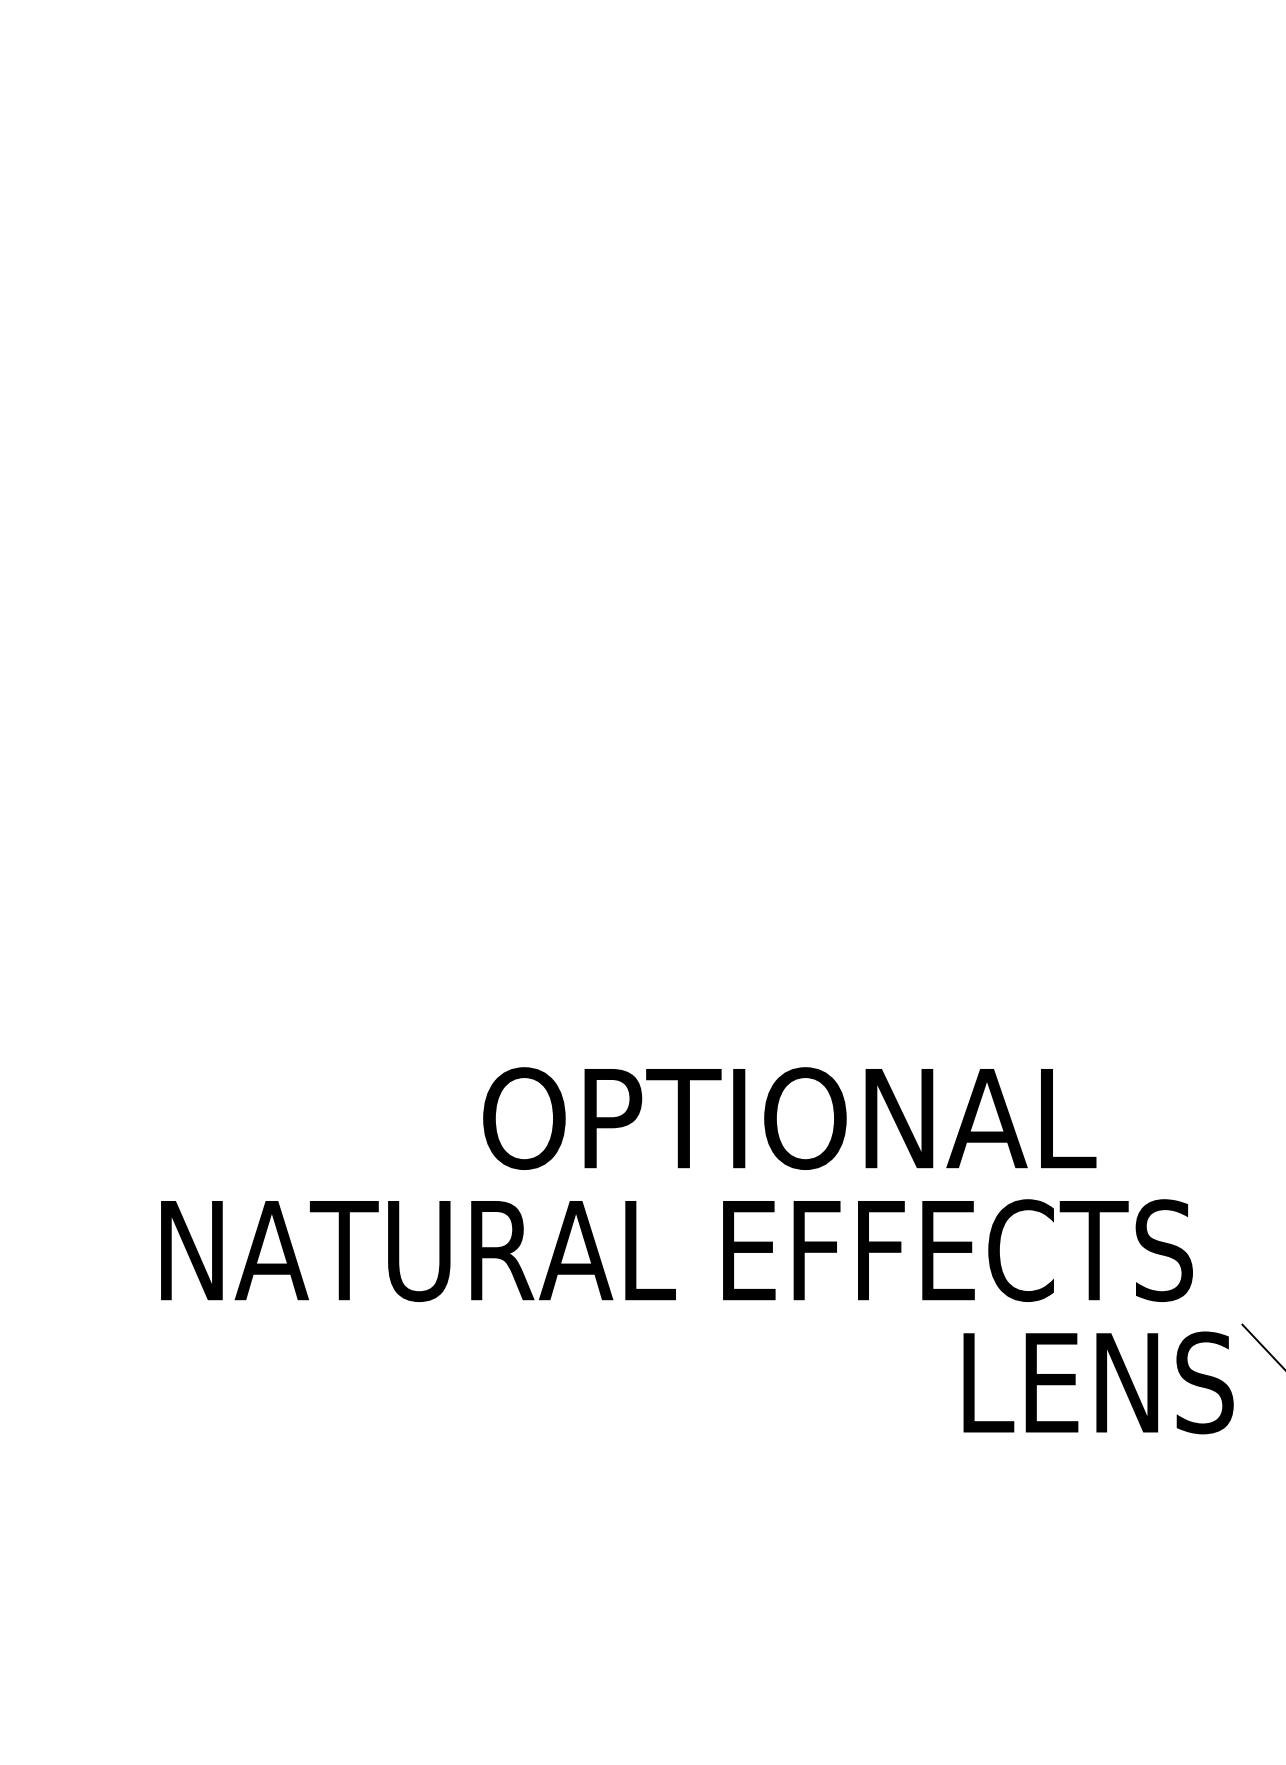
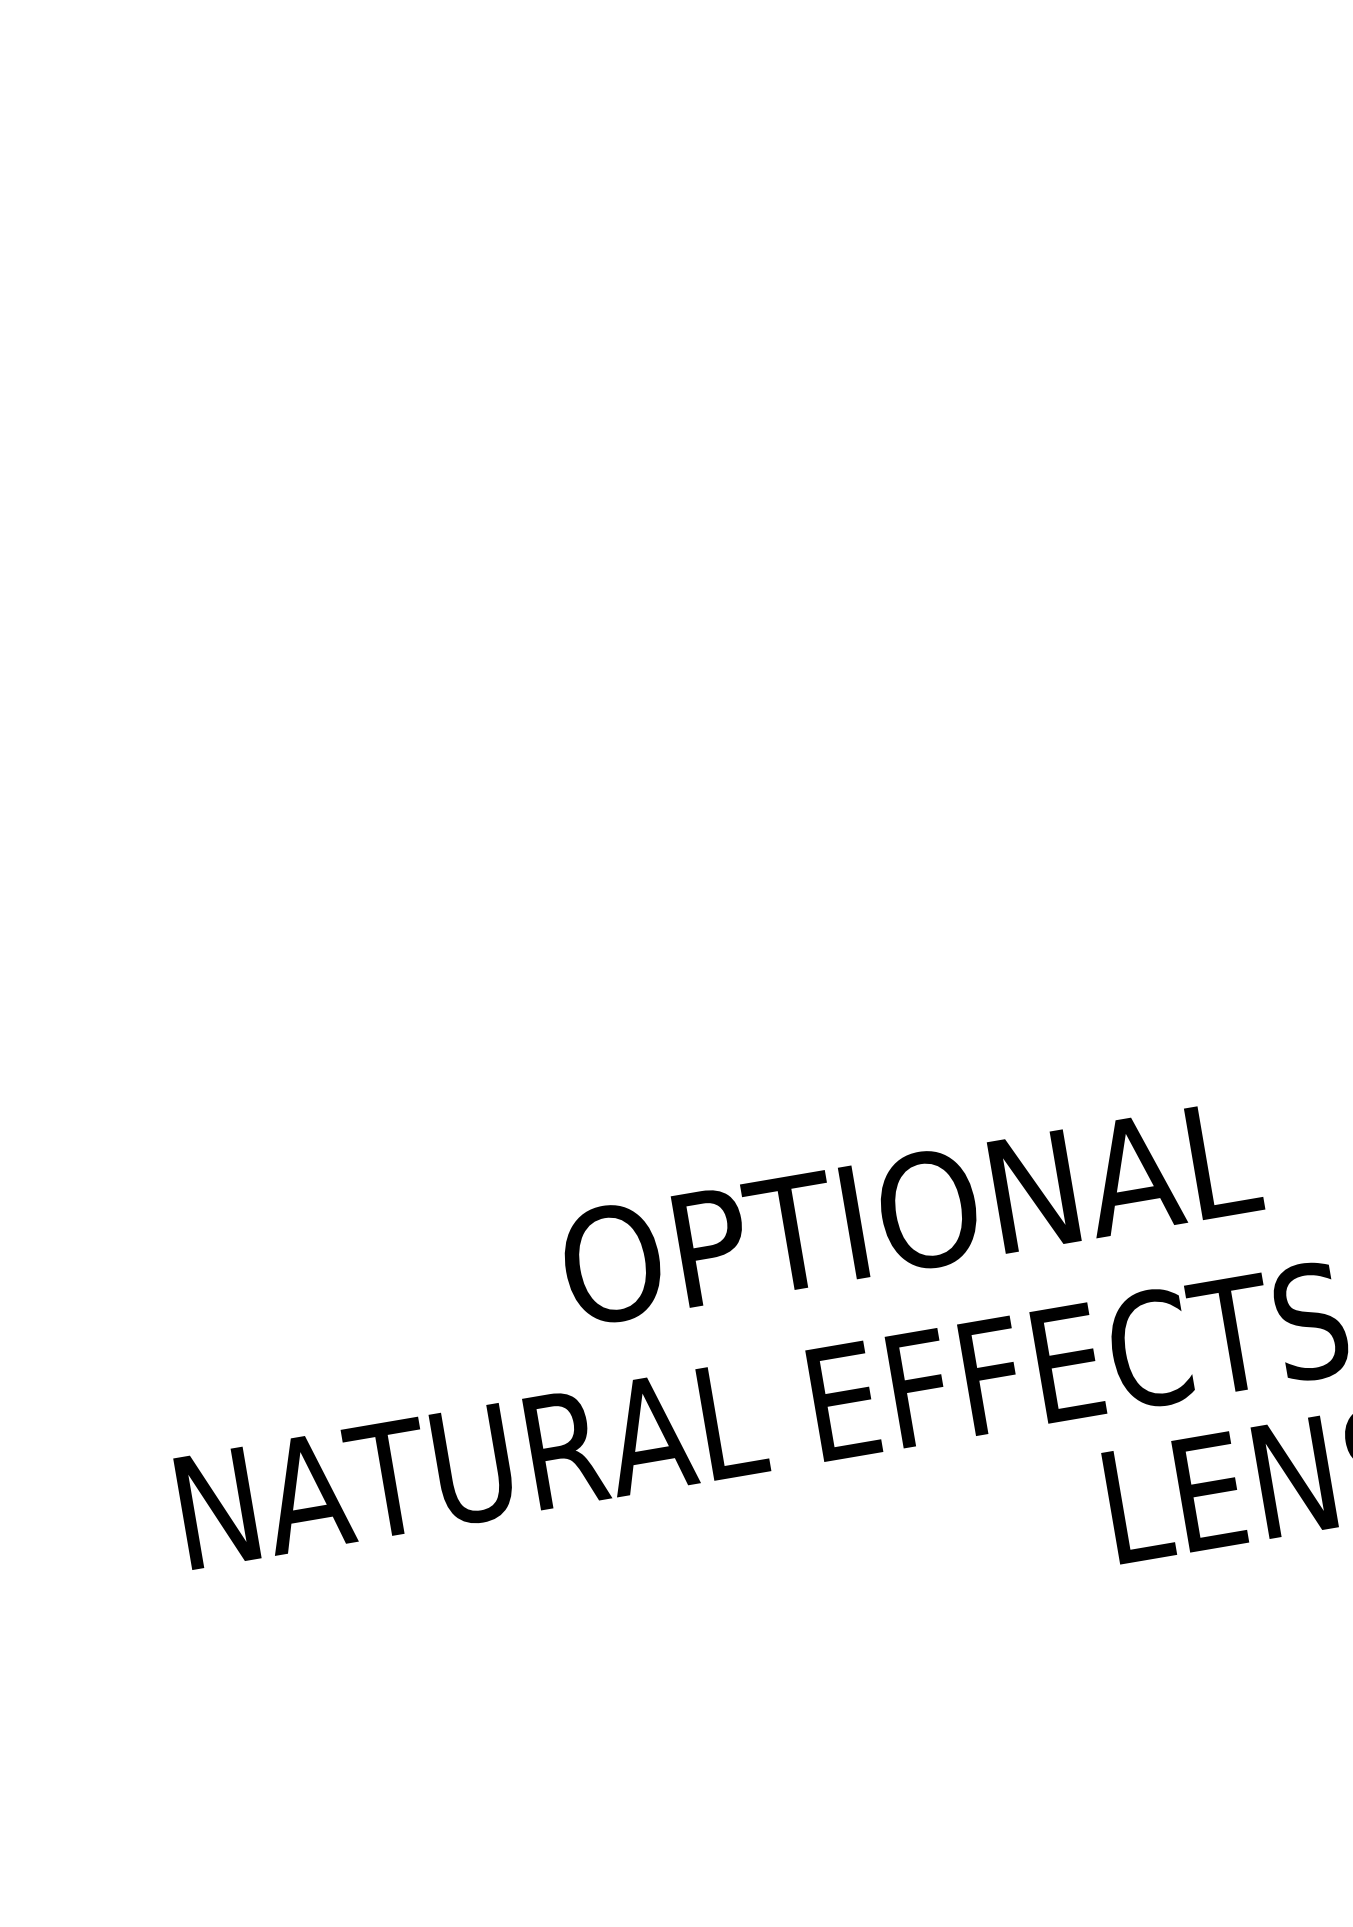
text: (789, 1118) -> (910, 1212), moved

